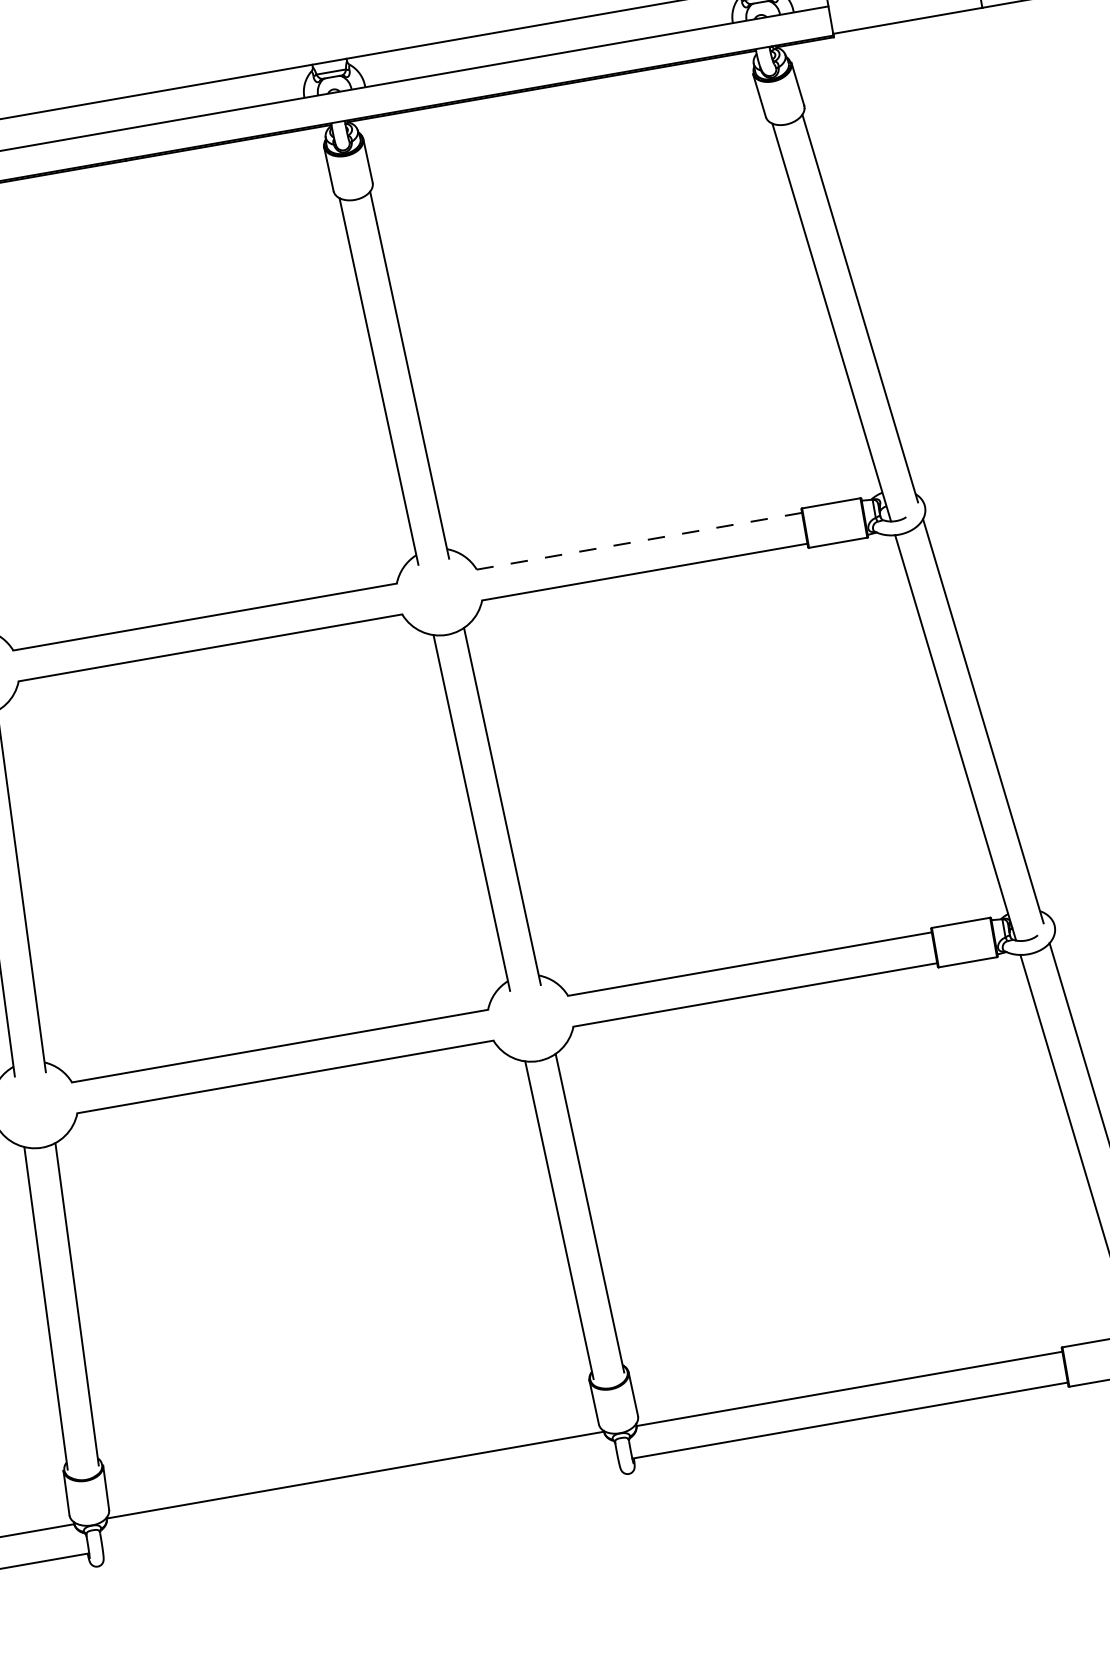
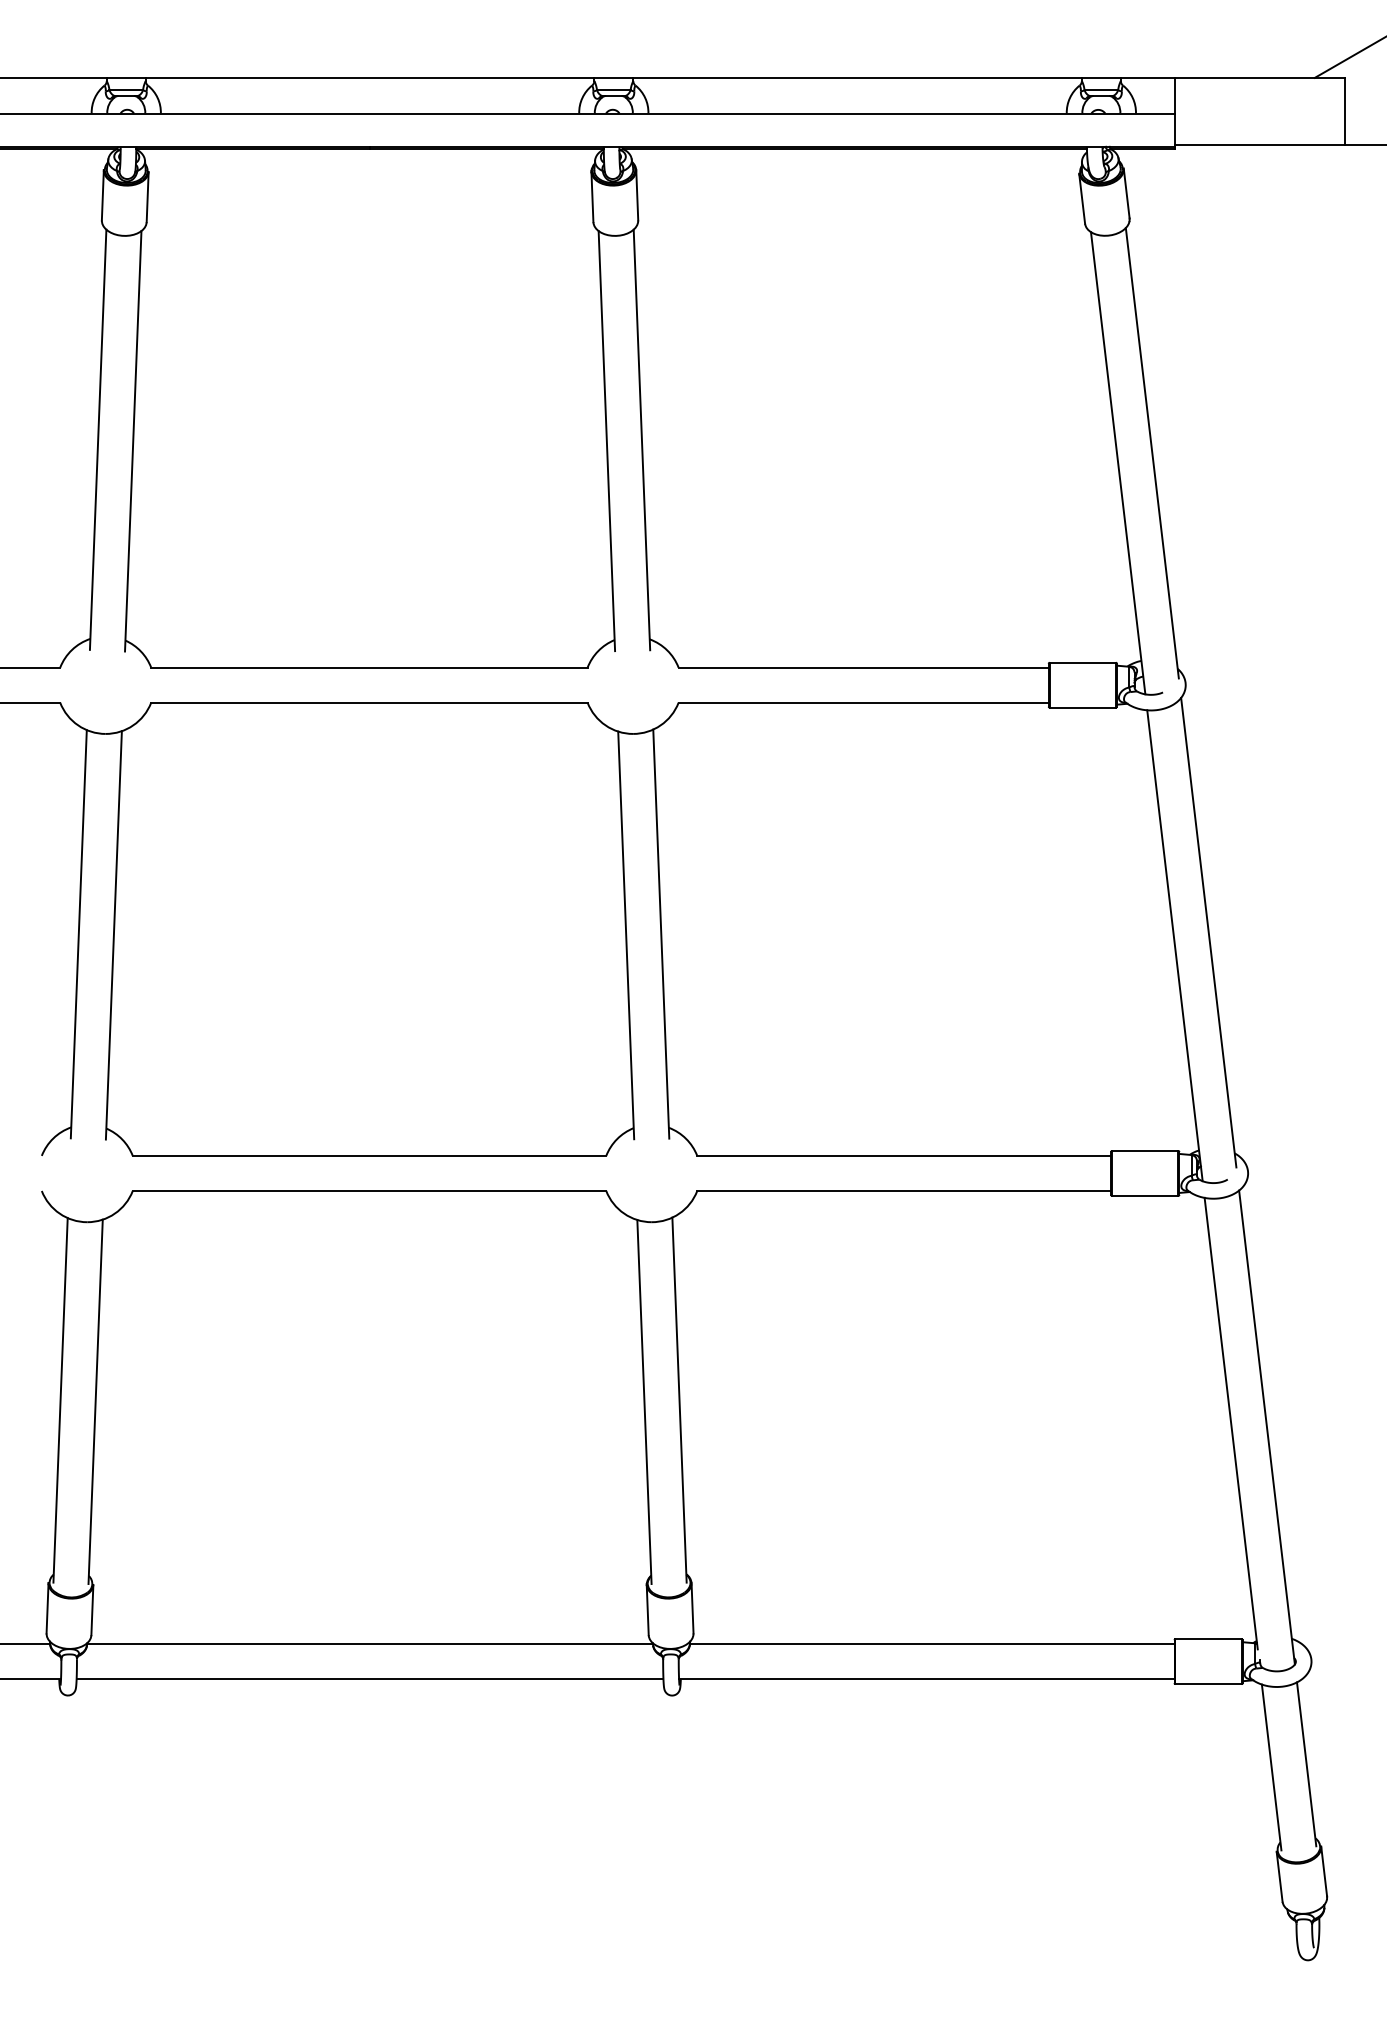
line: (639, 541) -> (863, 667), dashed -> solid
line: (360, 1506) -> (369, 1679), added

